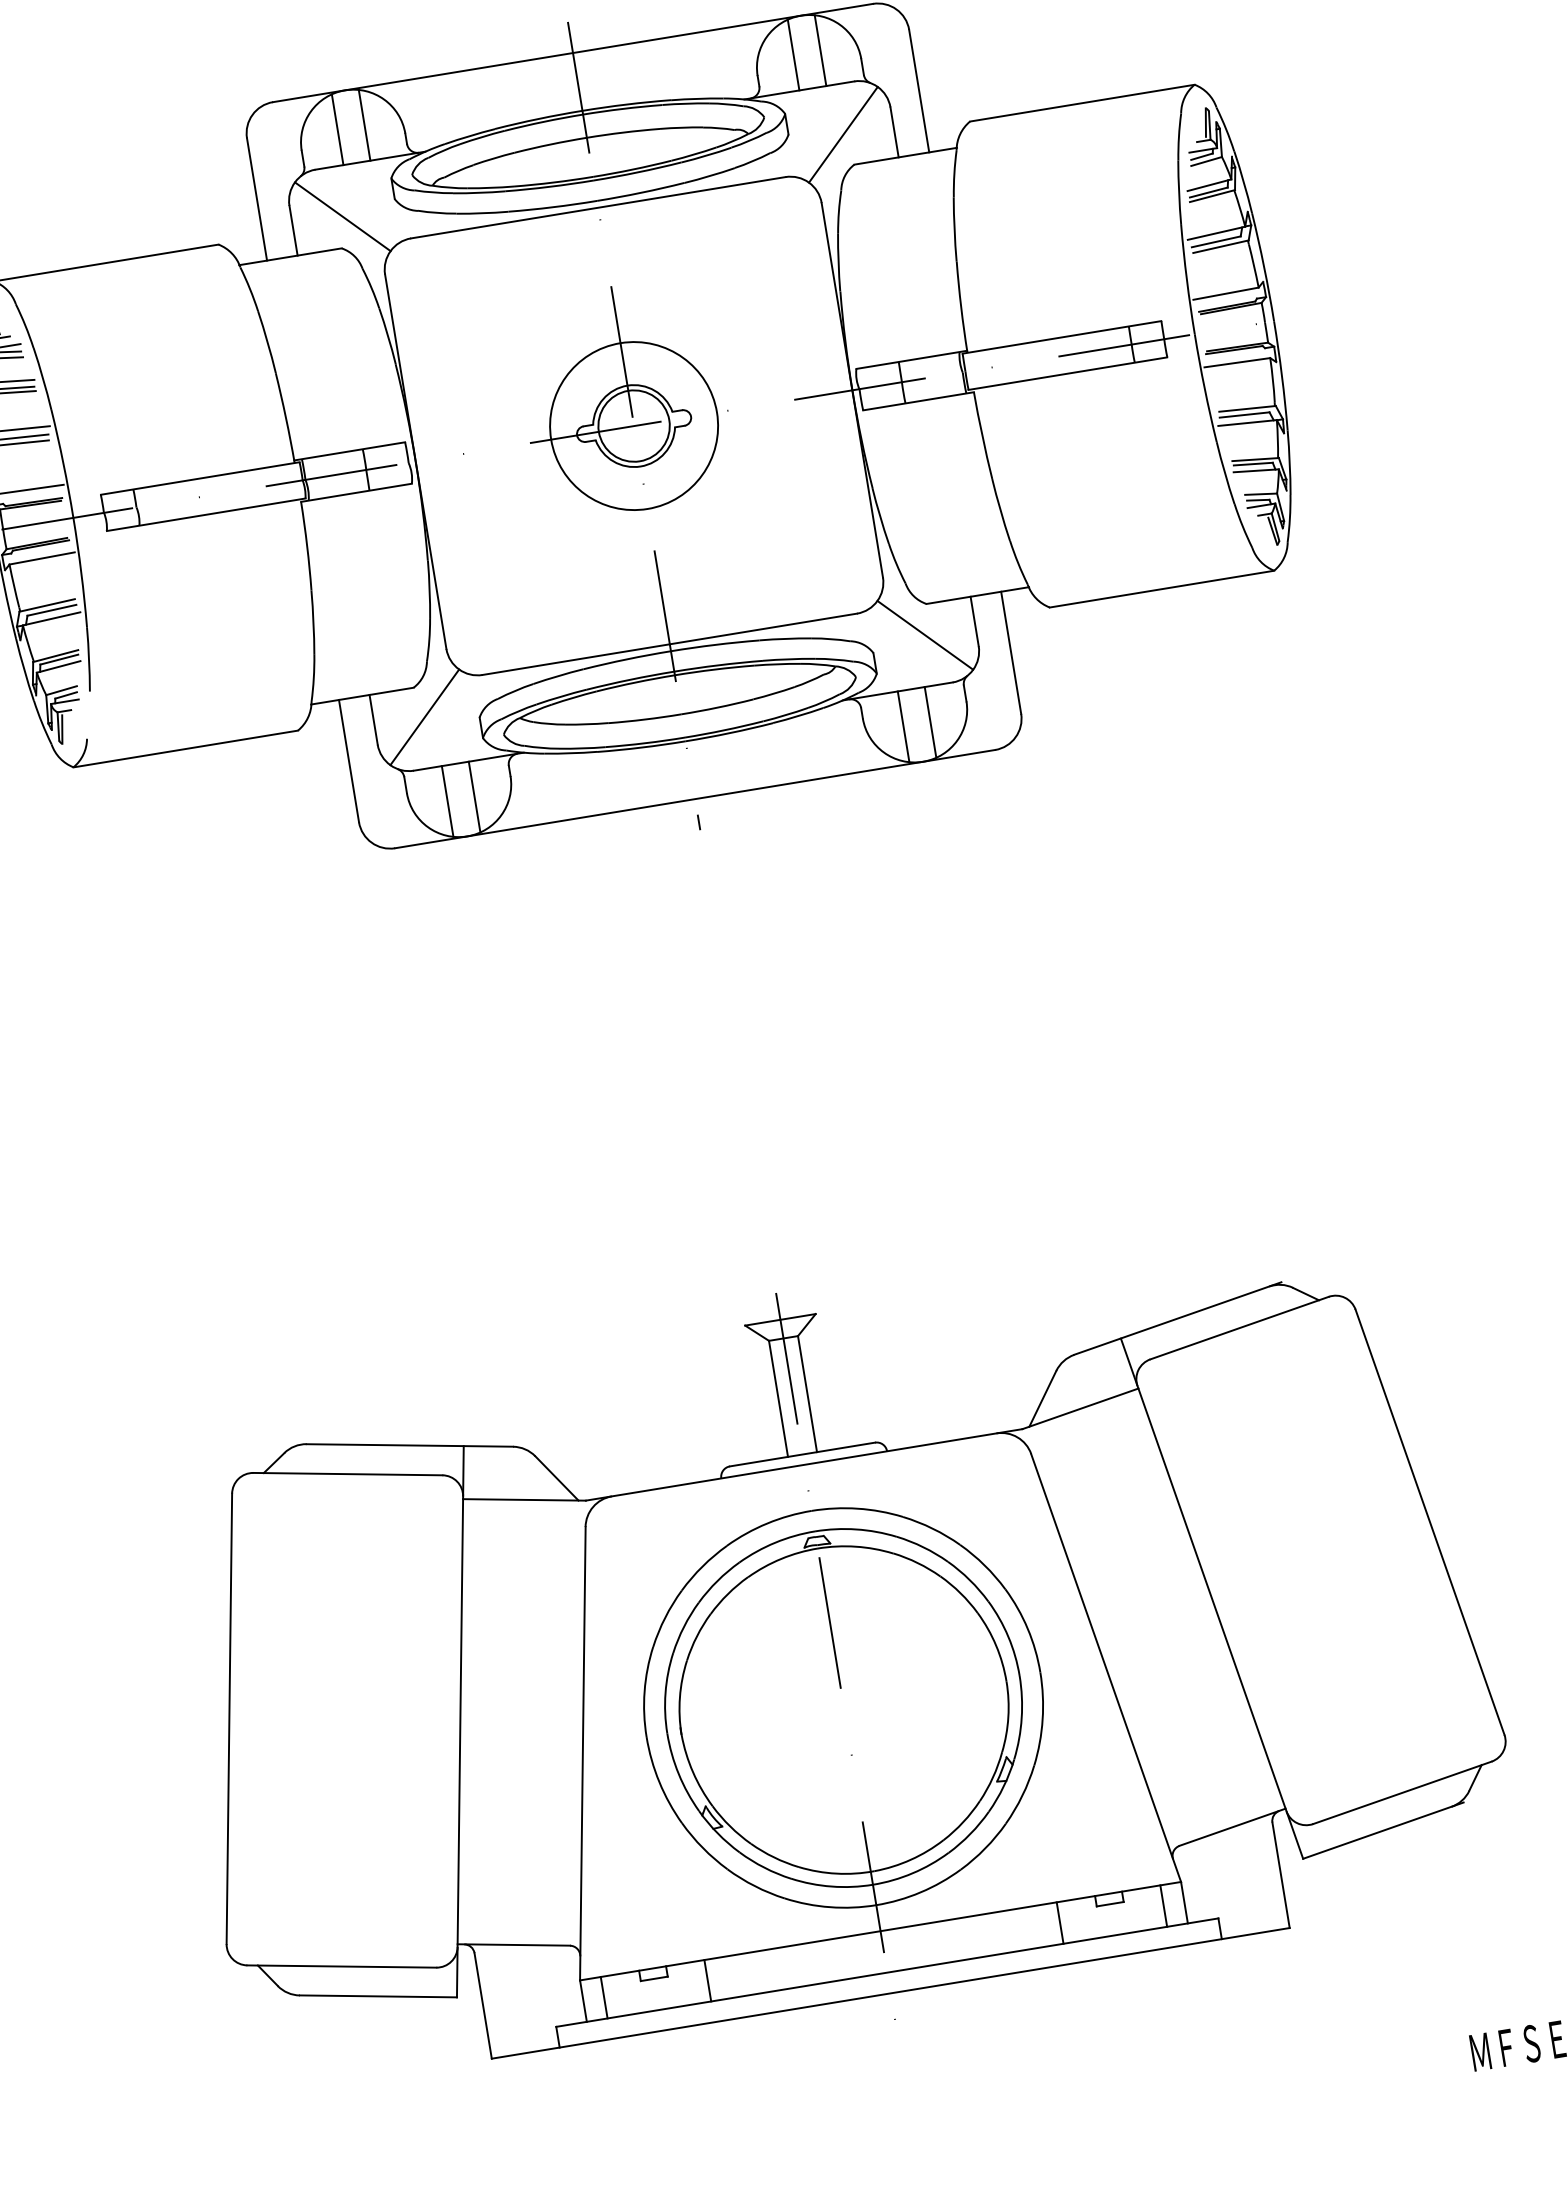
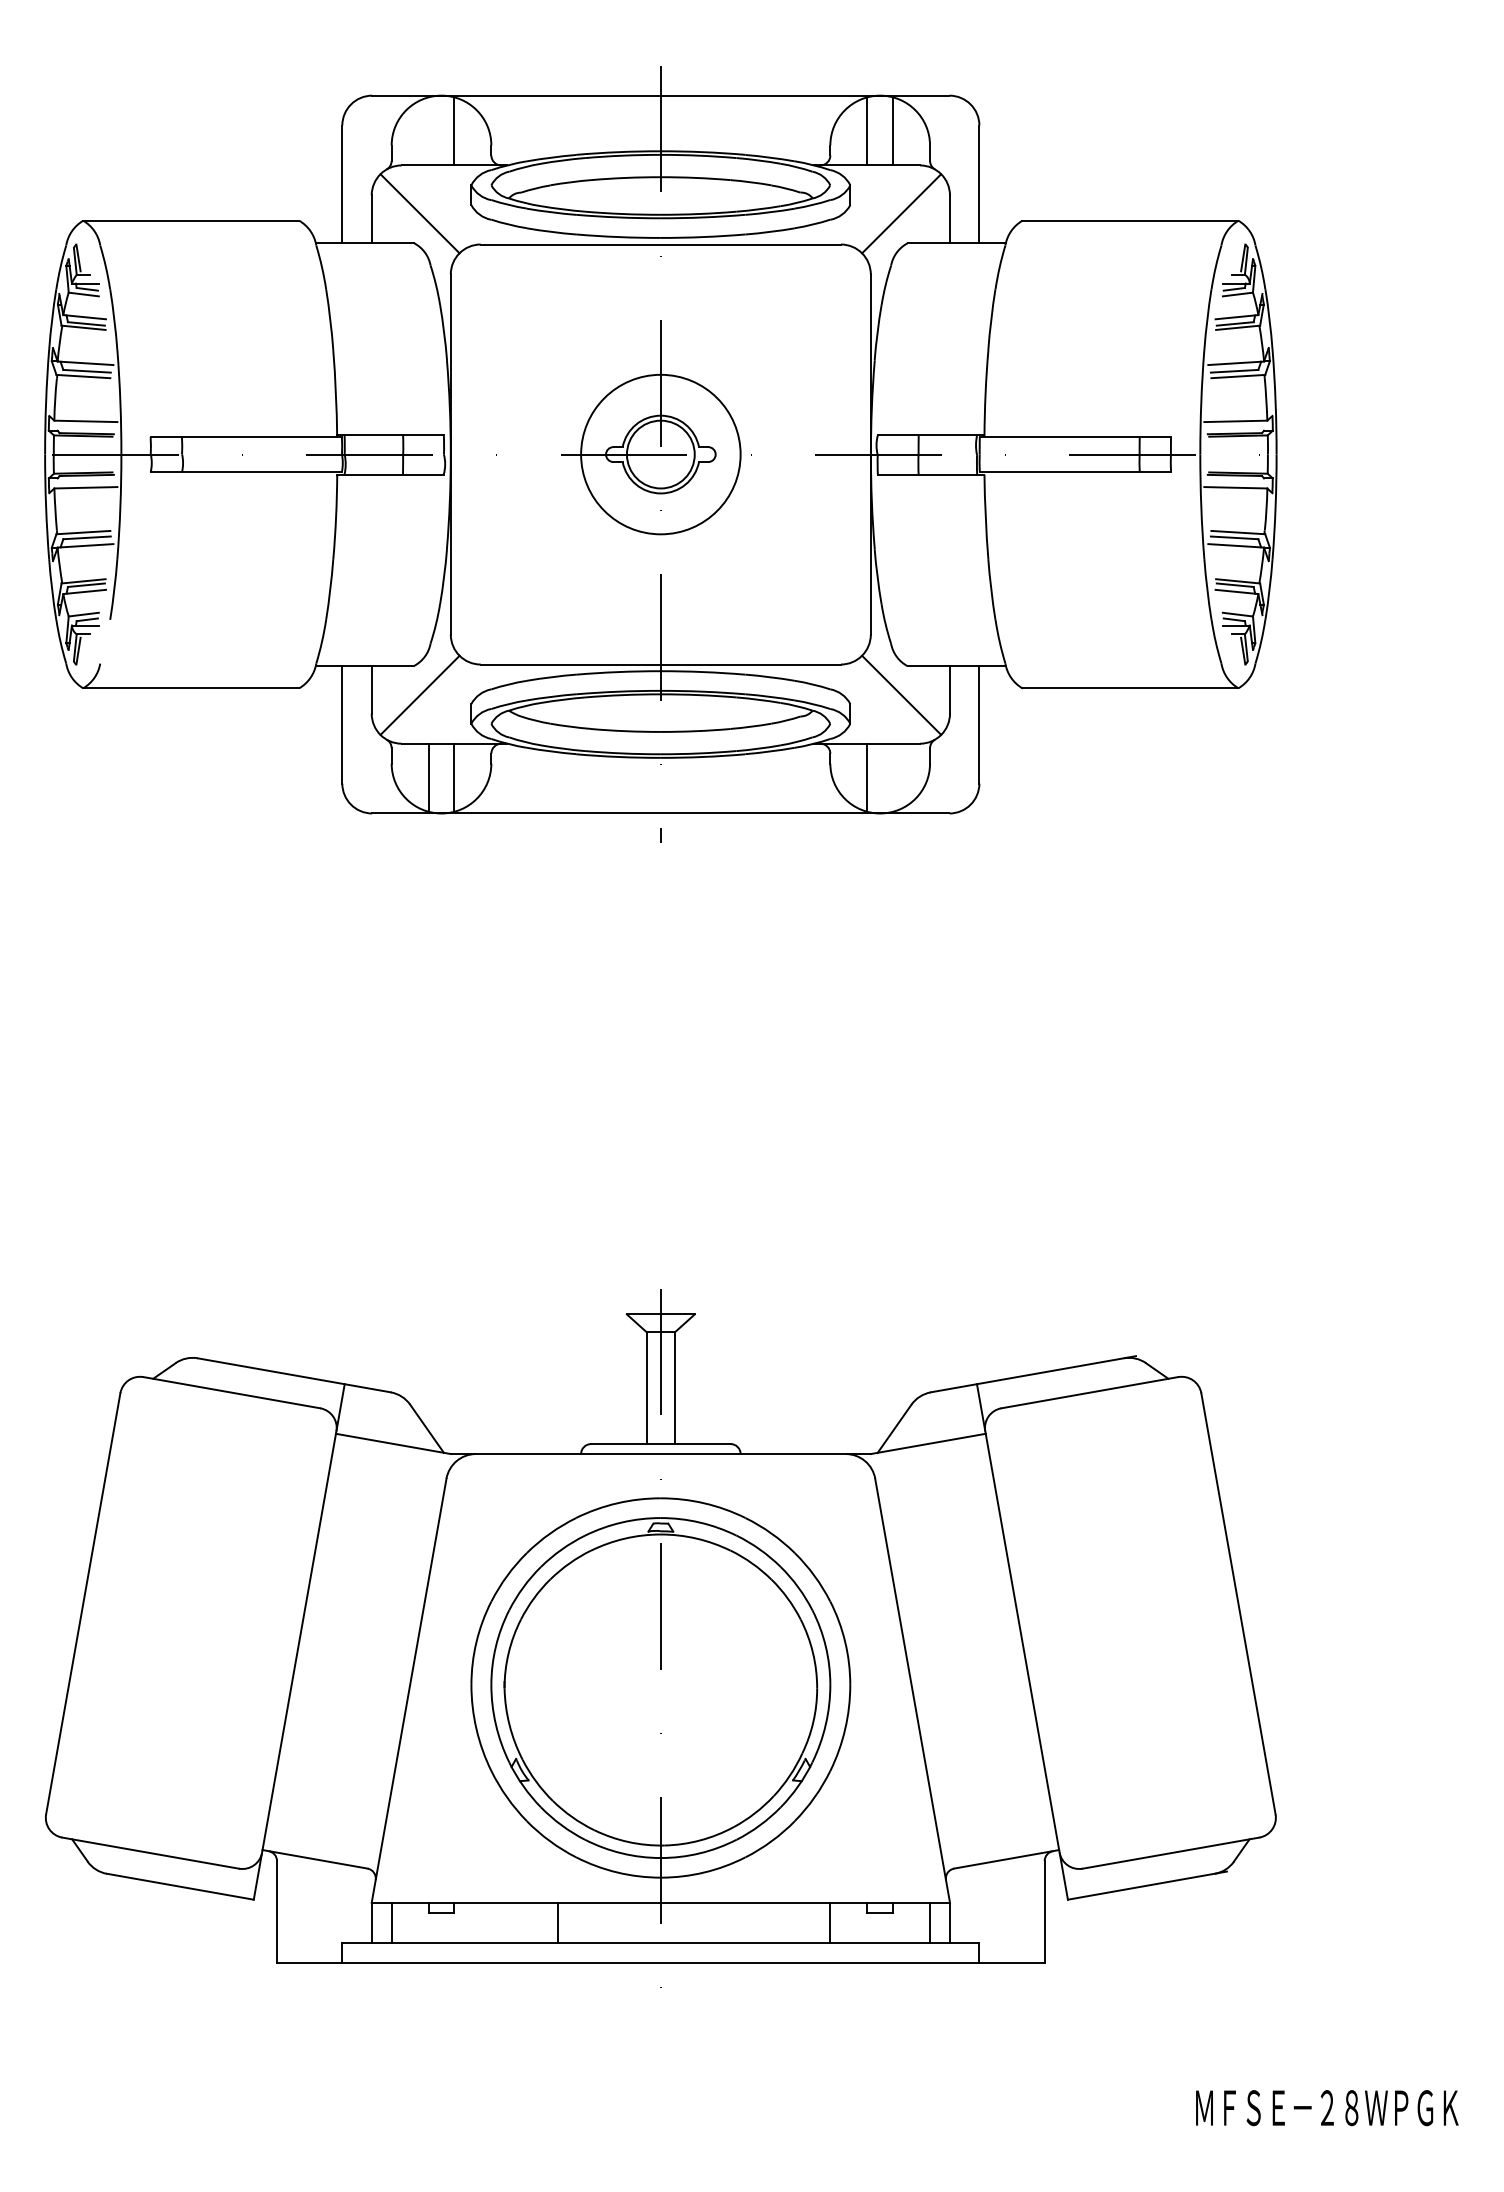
line: (337, 129) -> (428, 131), removed
line: (930, 722) -> (893, 777), removed
line: (707, 1980) -> (558, 1922), moved

